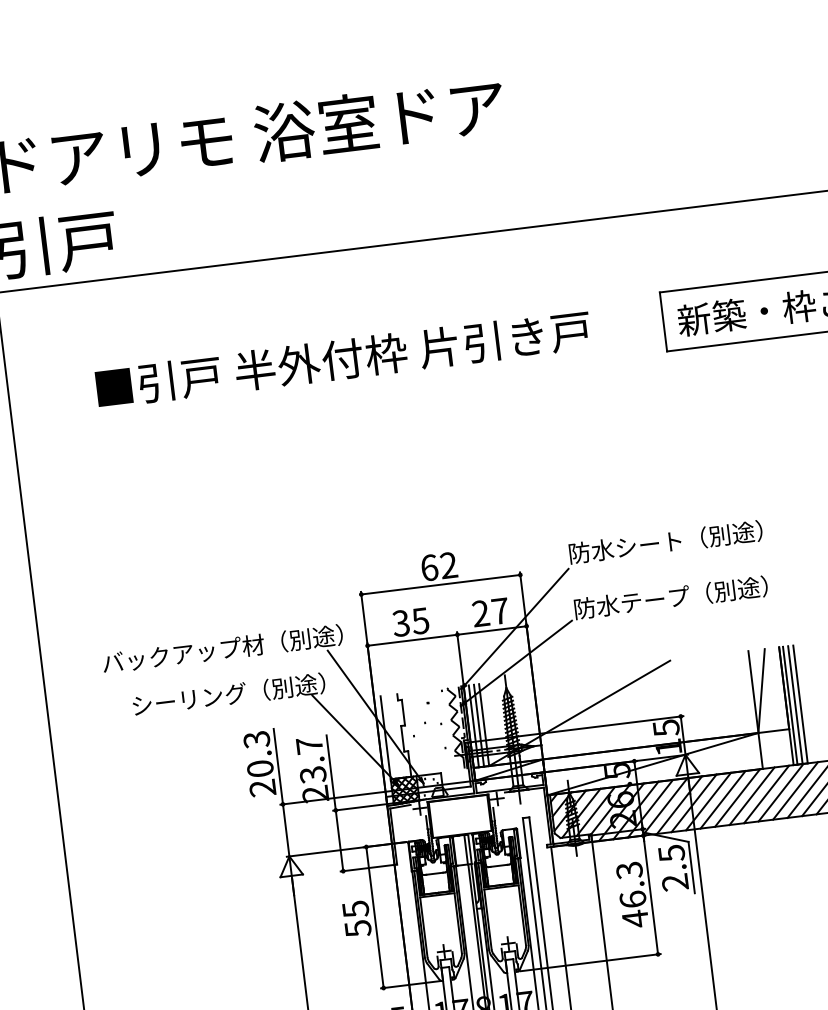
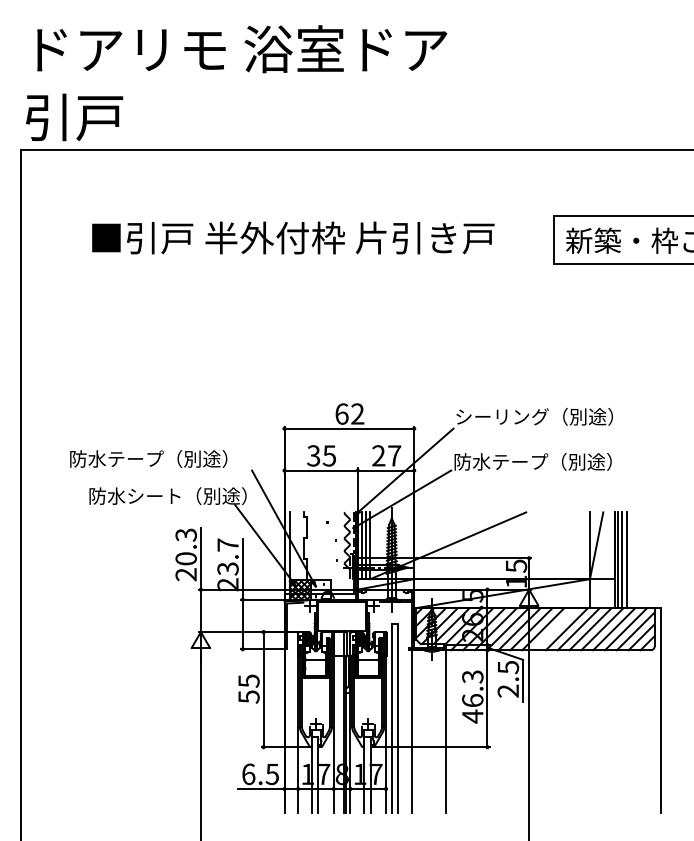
text: (625, 546) -> (501, 416), 防水シート（別途） -> シーリング（別途）
text: (222, 648) -> (167, 458), バックアップ材（別途） -> 防水テープ（別途）
text: (188, 698) -> (135, 495), シーリング（別途） -> 防水シート（別途）
line: (722, 800) -> (554, 629), removed

